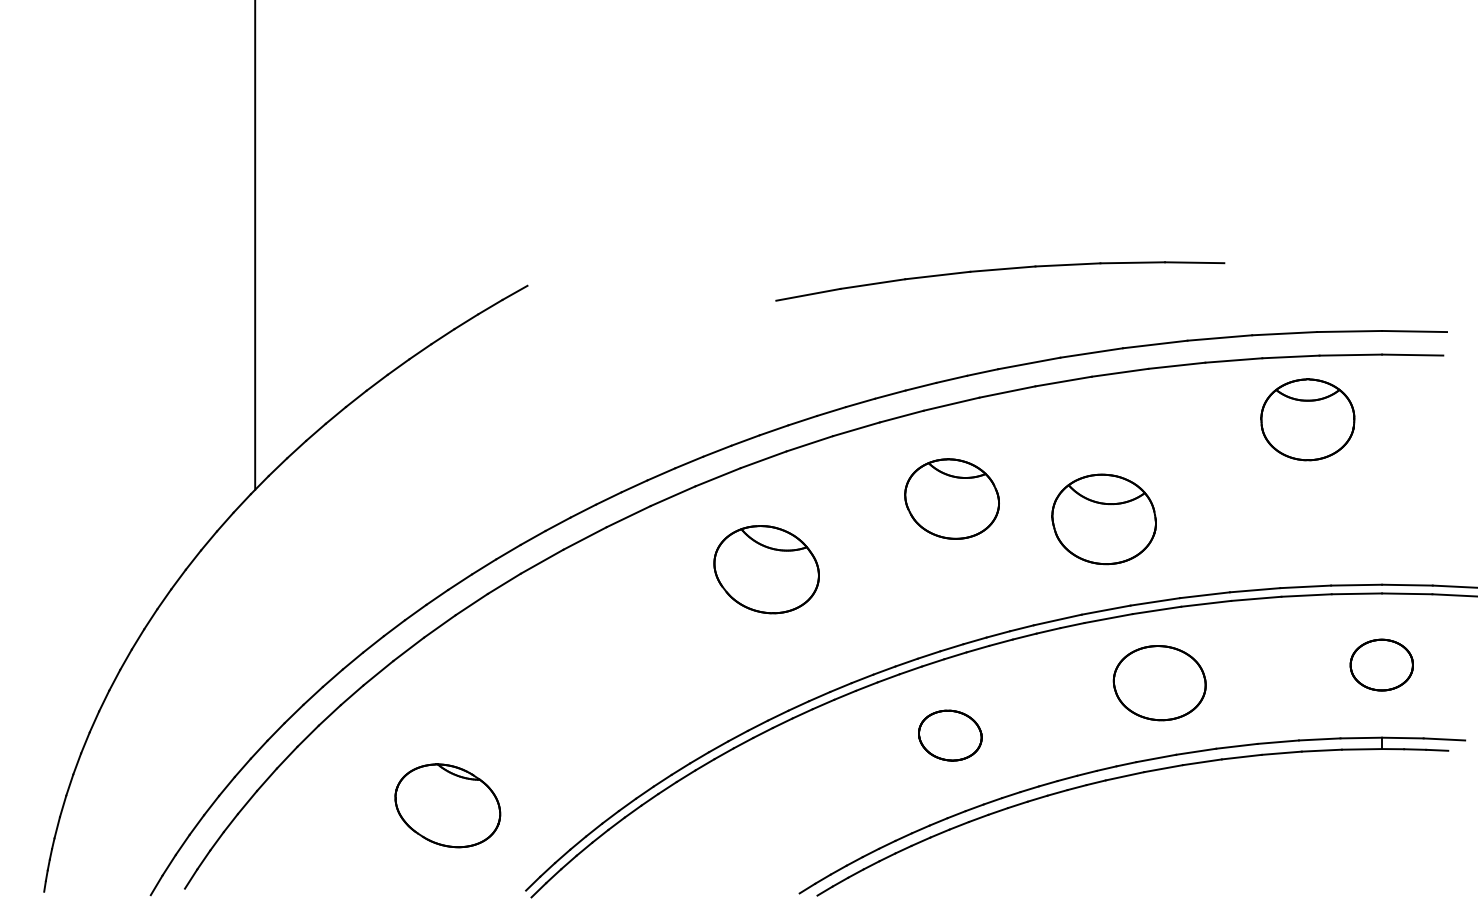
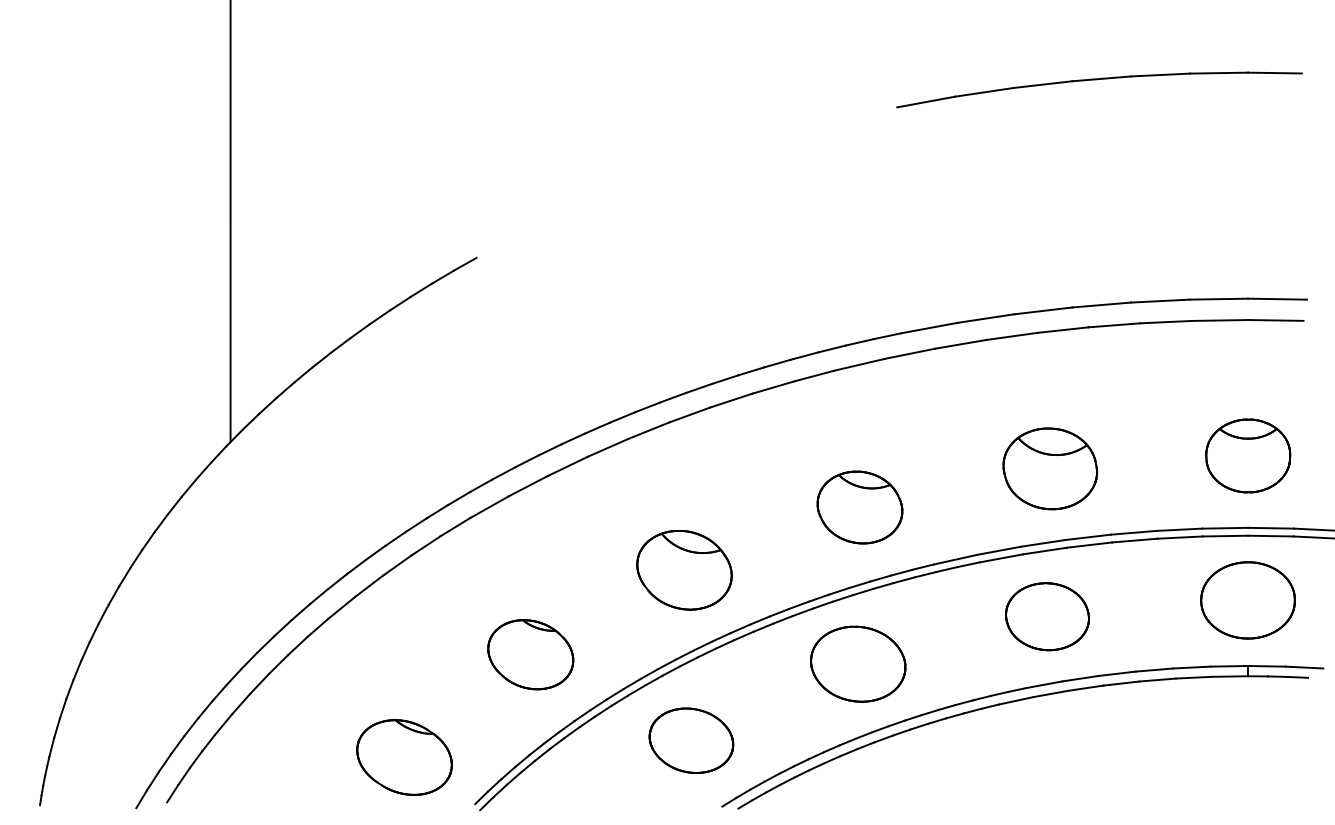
part: (998, 270) -> (1097, 80), moved
part: (1308, 419) -> (1248, 455), moved
part: (951, 499) -> (859, 507), moved
part: (1103, 519) -> (1049, 468), moved
part: (766, 569) -> (684, 570), moved
part: (1381, 665) -> (1247, 600), size x1.67
part: (587, 724) -> (530, 654), added
part: (950, 734) -> (858, 663), size x1.67
part: (447, 805) -> (404, 757), moved
part: (765, 820) -> (691, 740), added

